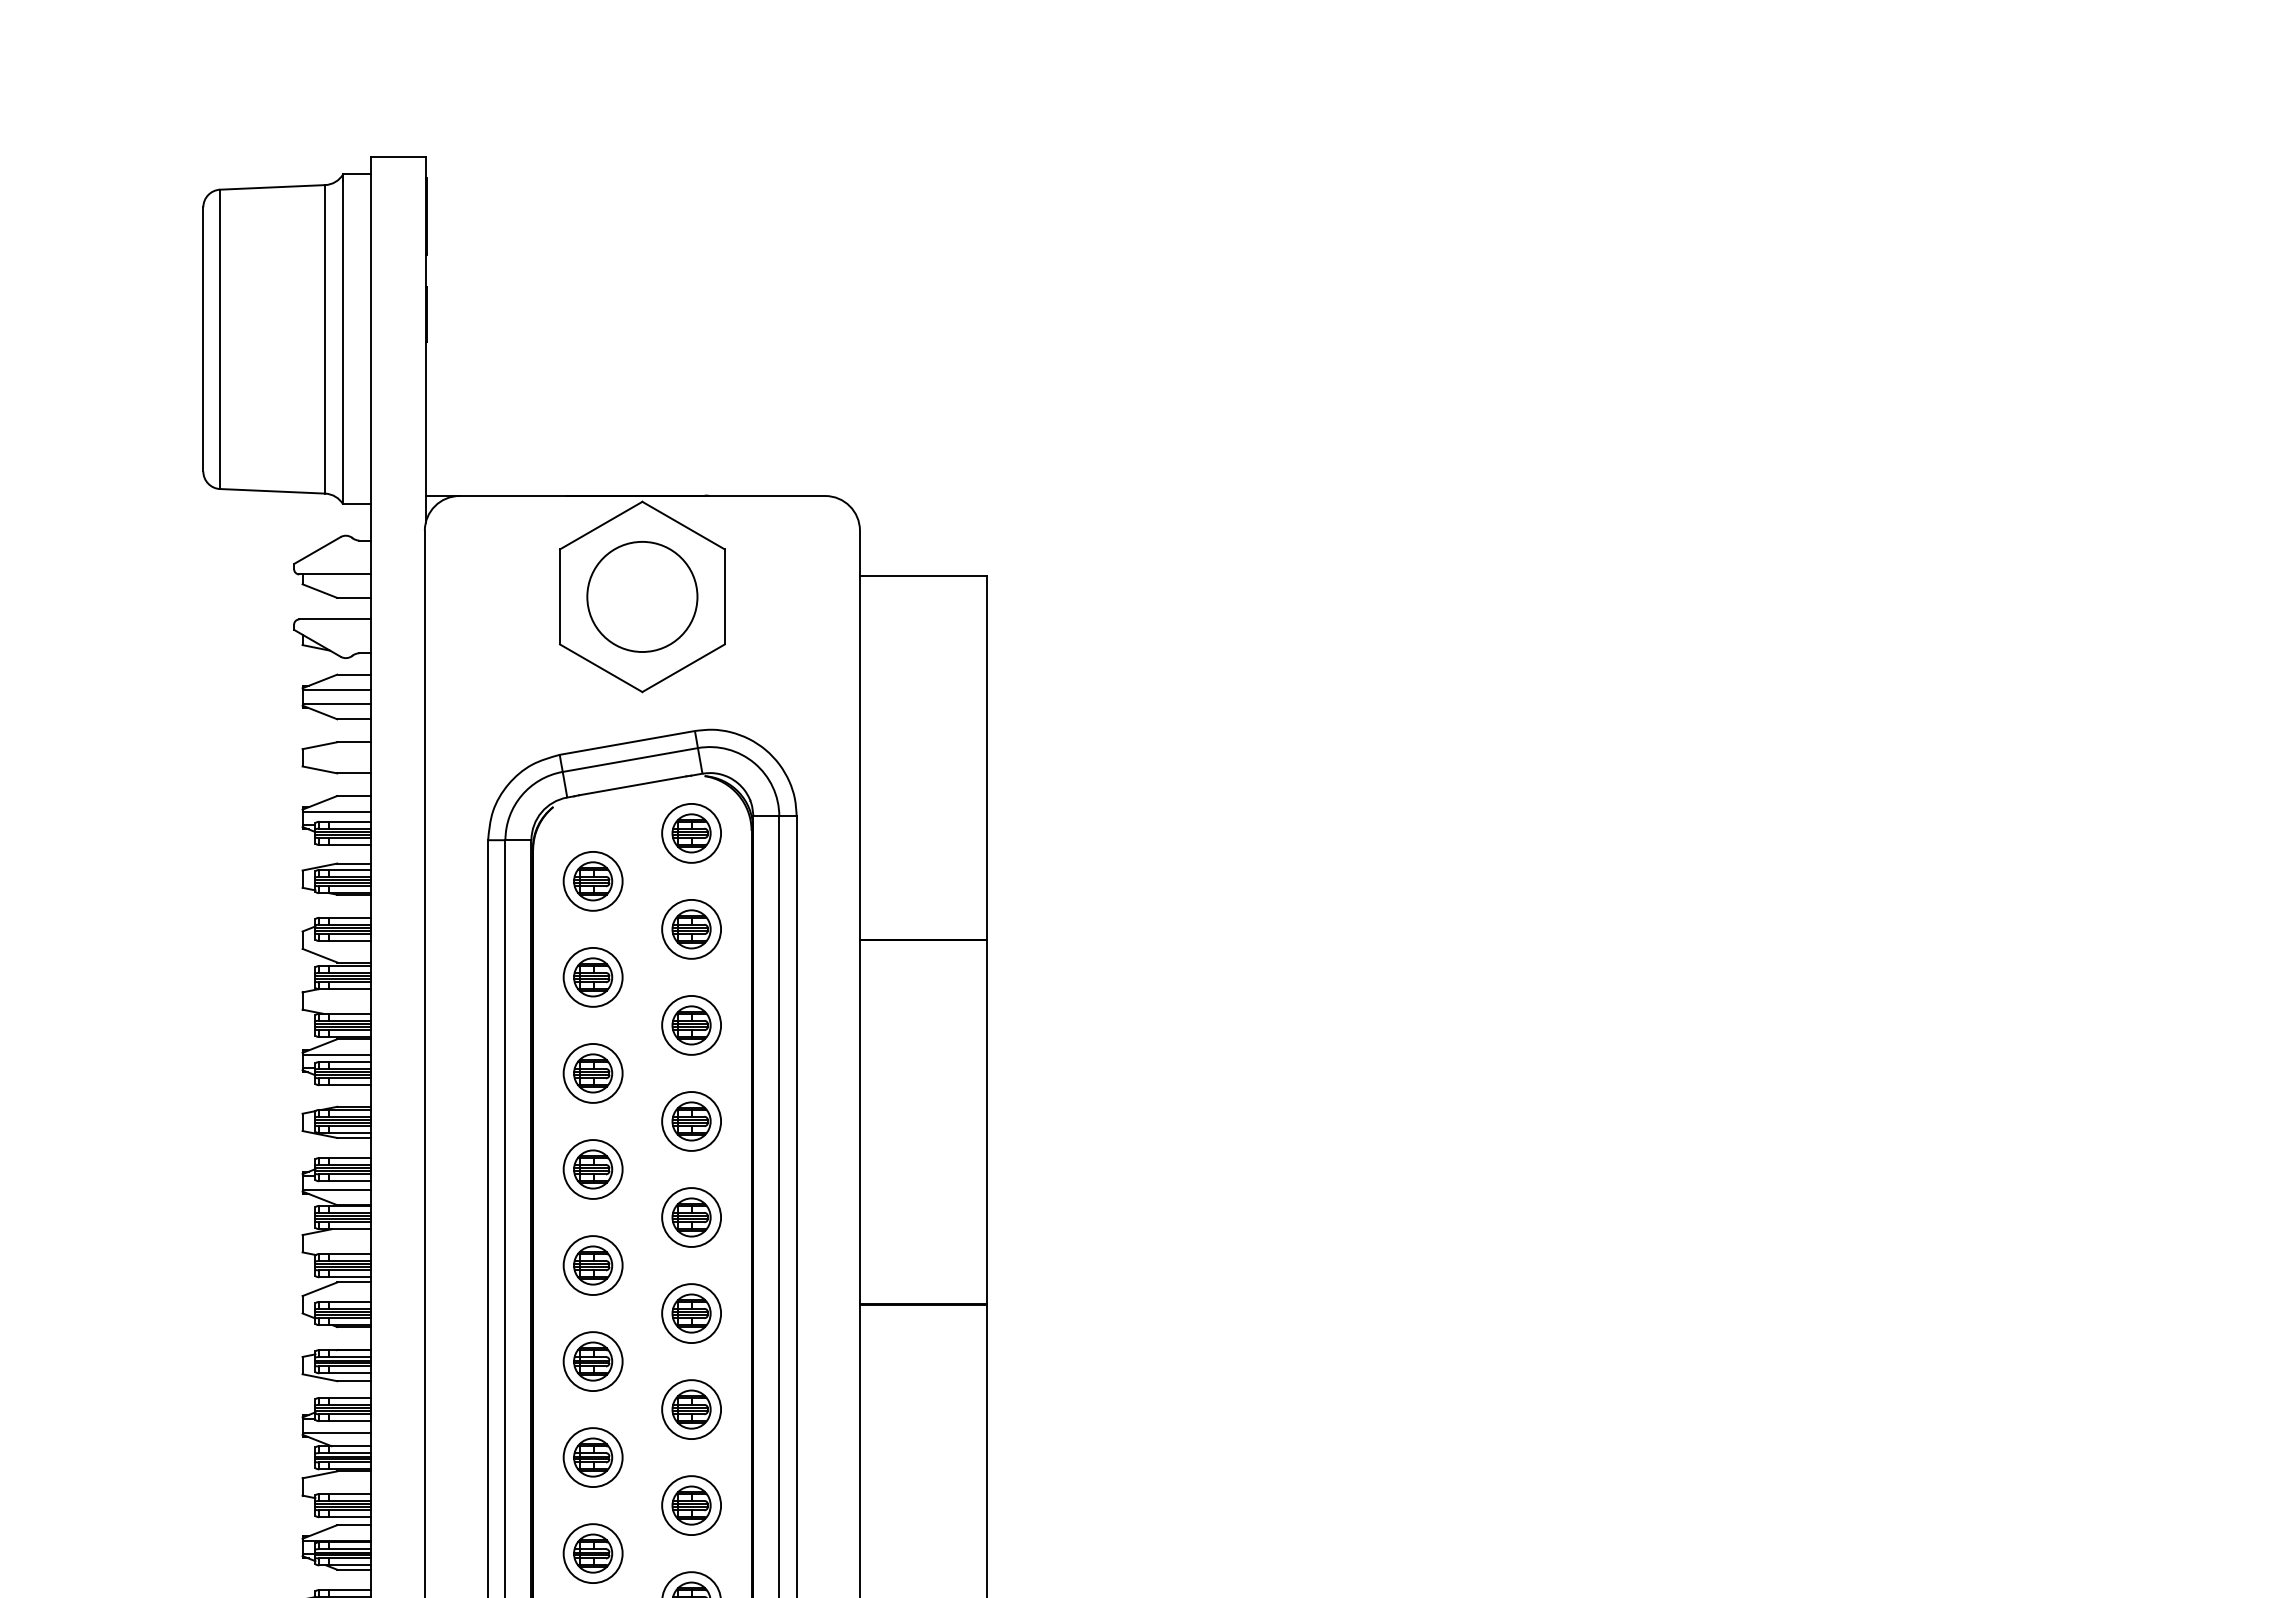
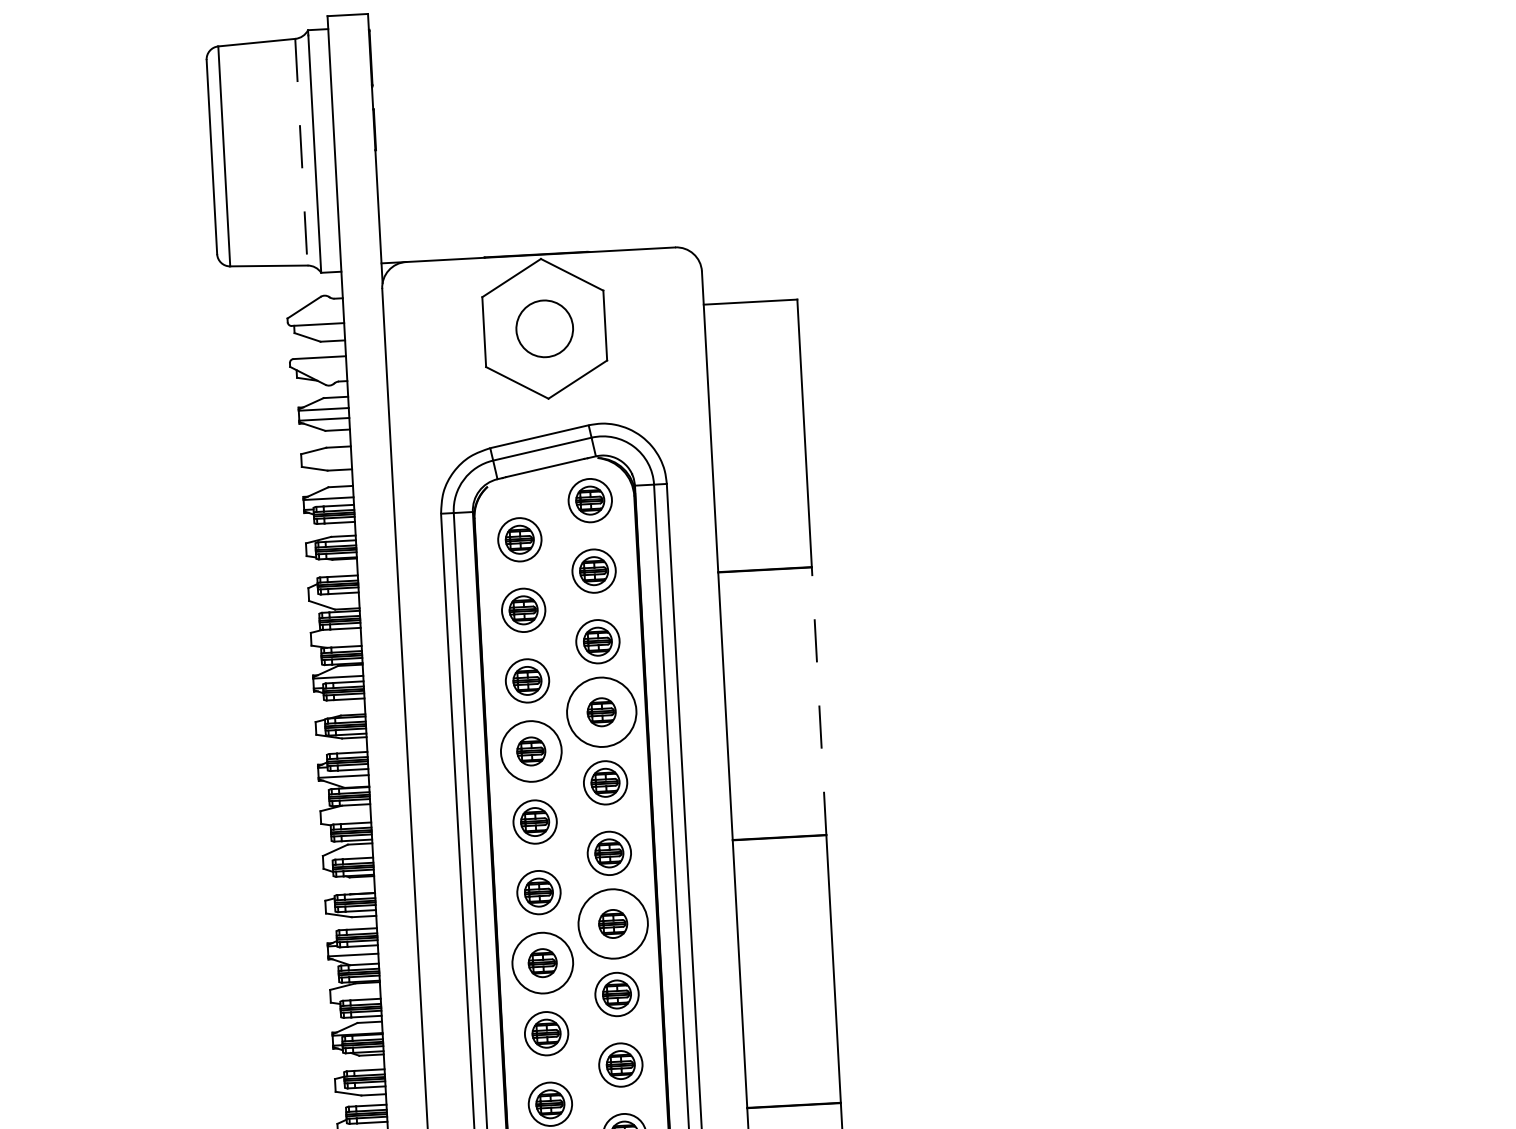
line: (325, 339) -> (301, 152), solid -> dashed
circle: (642, 596) -> (544, 328), size x0.7
circle: (691, 1121) -> (601, 712), size x1.6
line: (987, 1121) -> (819, 700), solid -> dashed
circle: (592, 1169) -> (530, 751), size x1.4
circle: (691, 1409) -> (613, 923), size x1.6
circle: (592, 1457) -> (542, 963), size x1.4

